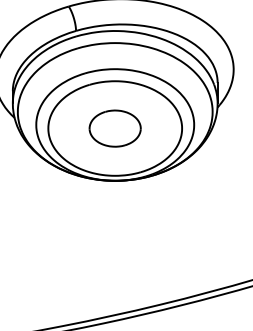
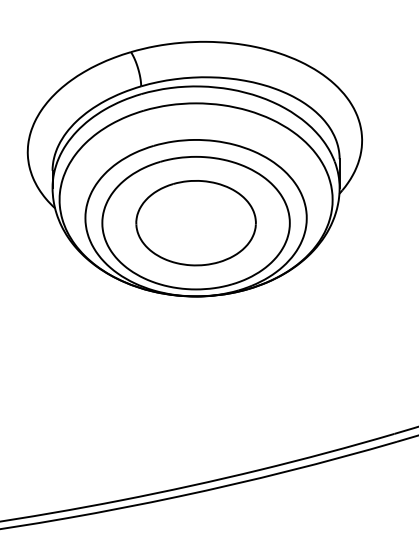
part: (114, 128) -> (195, 223), size x1.67

